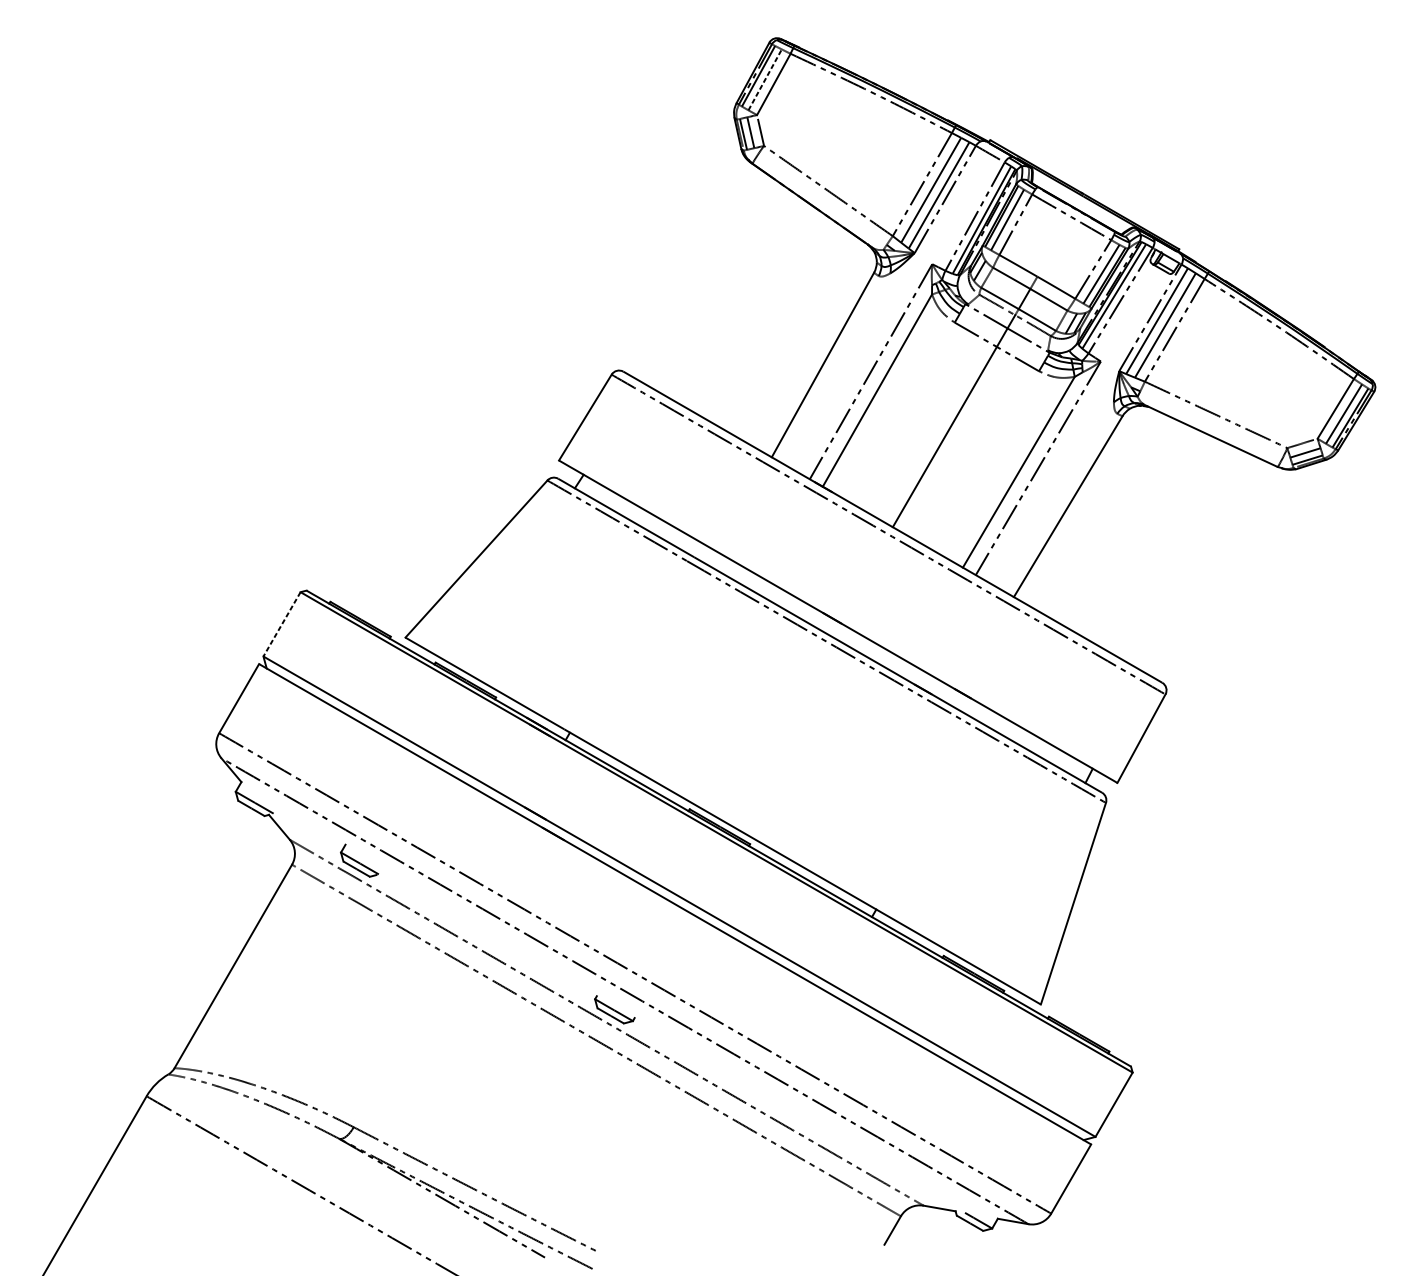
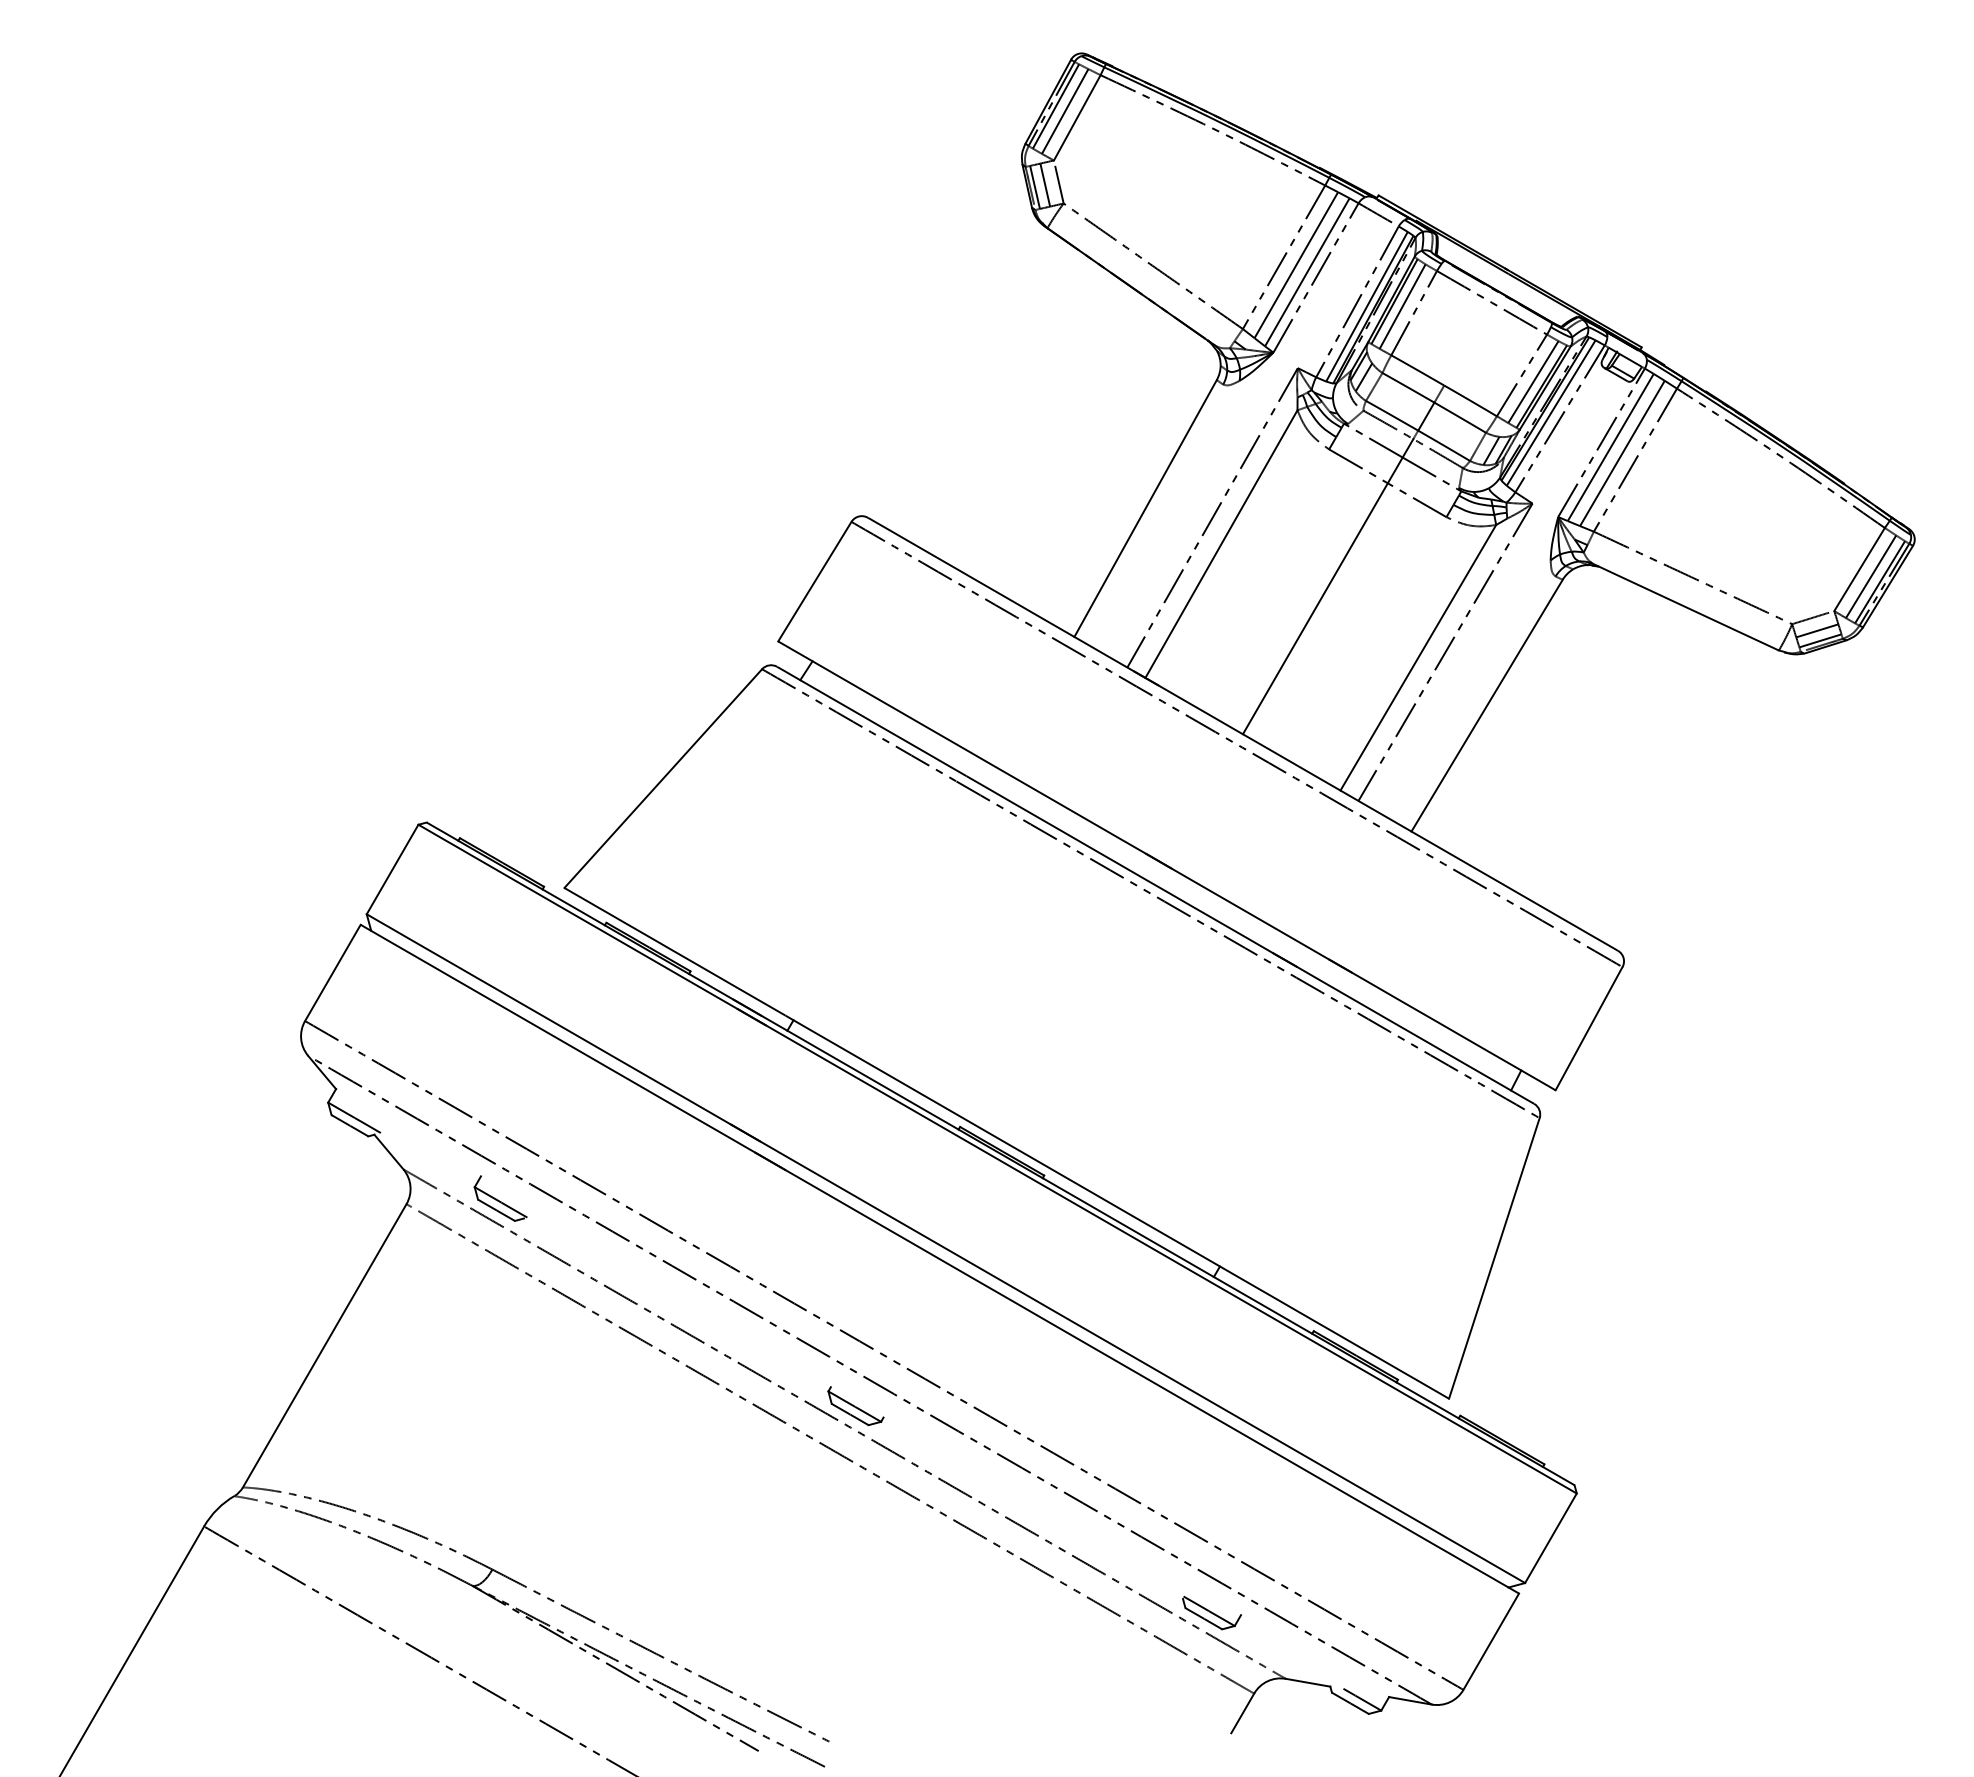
line: (765, 79) -> (1065, 110), dashed -> solid
line: (281, 624) -> (392, 869), dashed -> solid
part: (870, 1158) -> (1211, 1612), added

